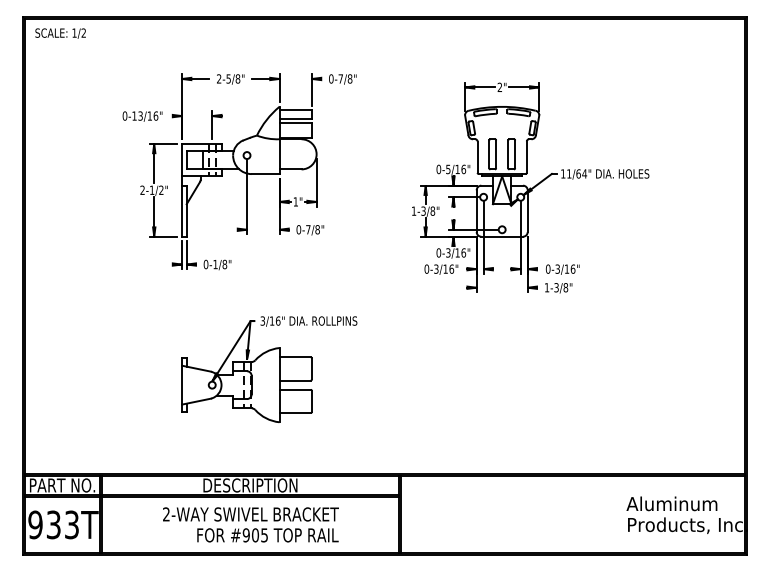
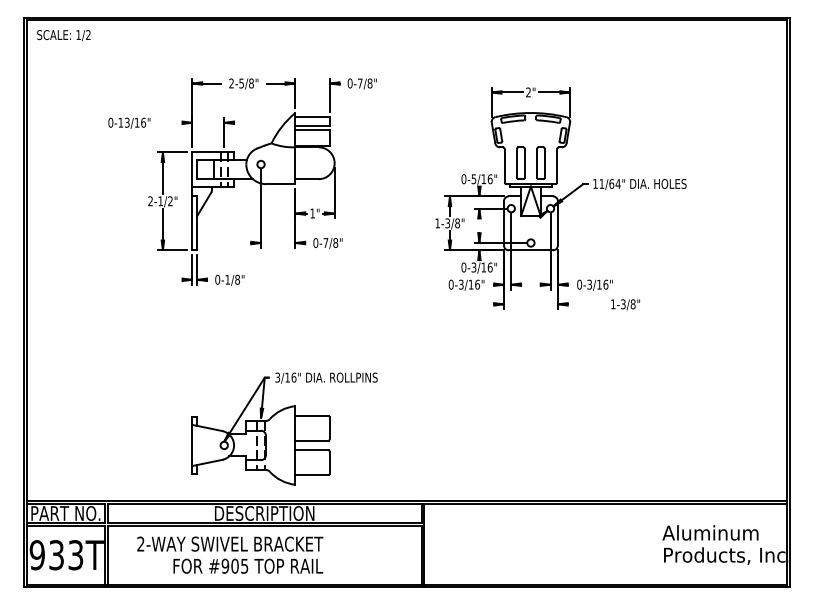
text: (142, 116) -> (129, 123), moved
text: (558, 288) -> (625, 305), moved
part: (269, 369) -> (284, 428), moved
text: (250, 524) -> (229, 554), moved

